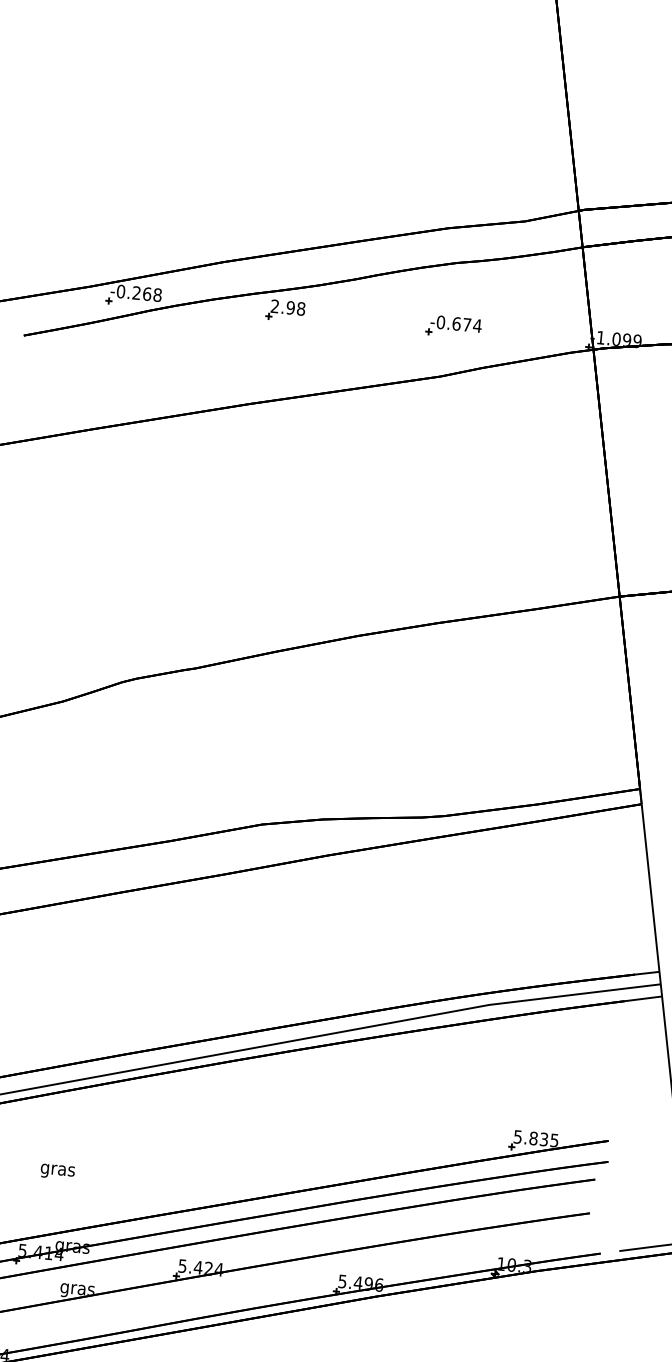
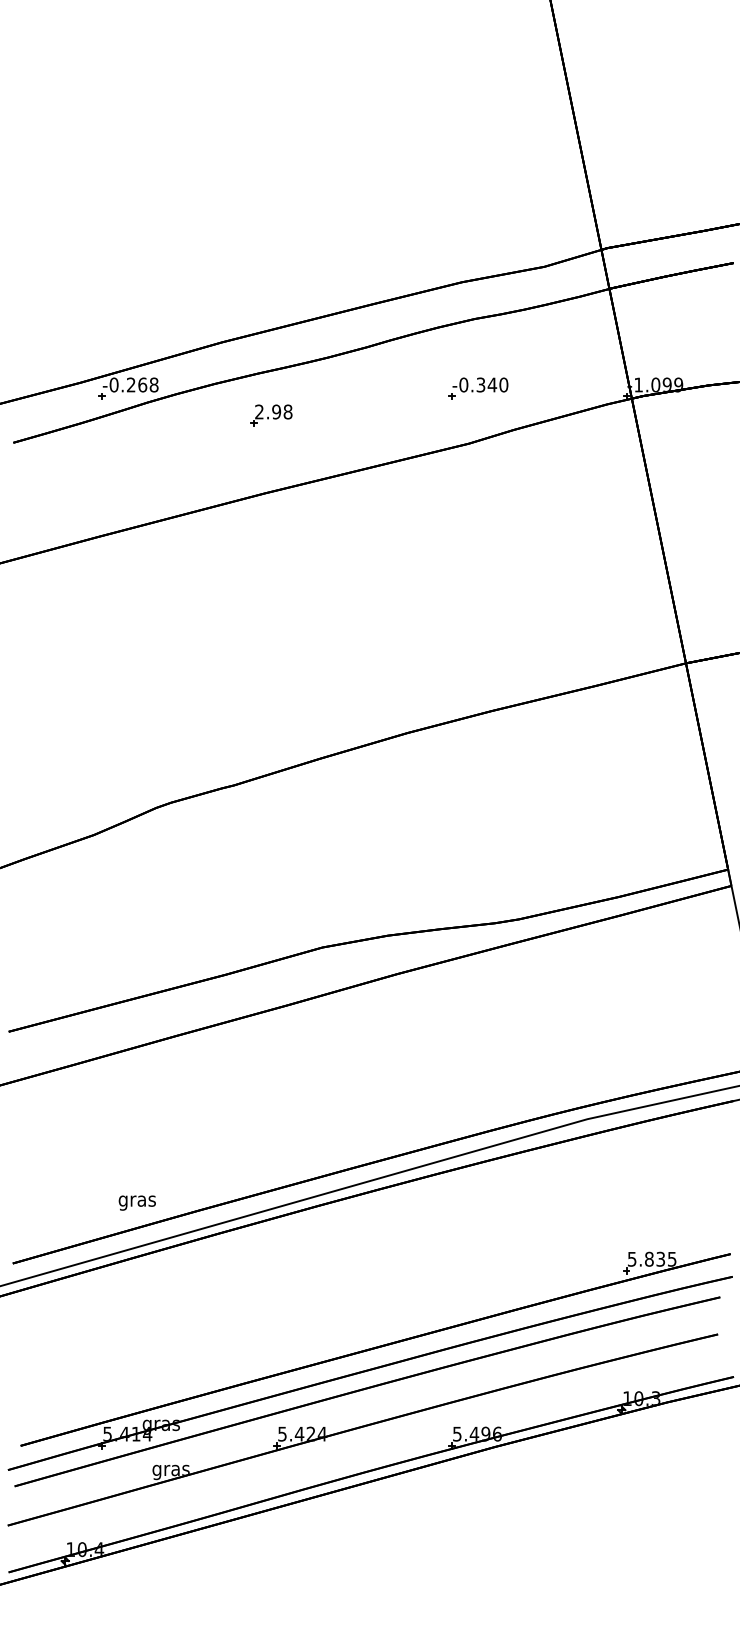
part: (285, 310) -> (271, 415), moved
text: (467, 324) -> (492, 384), -0.674 -> -0.340
text: (57, 1171) -> (136, 1202), moved

